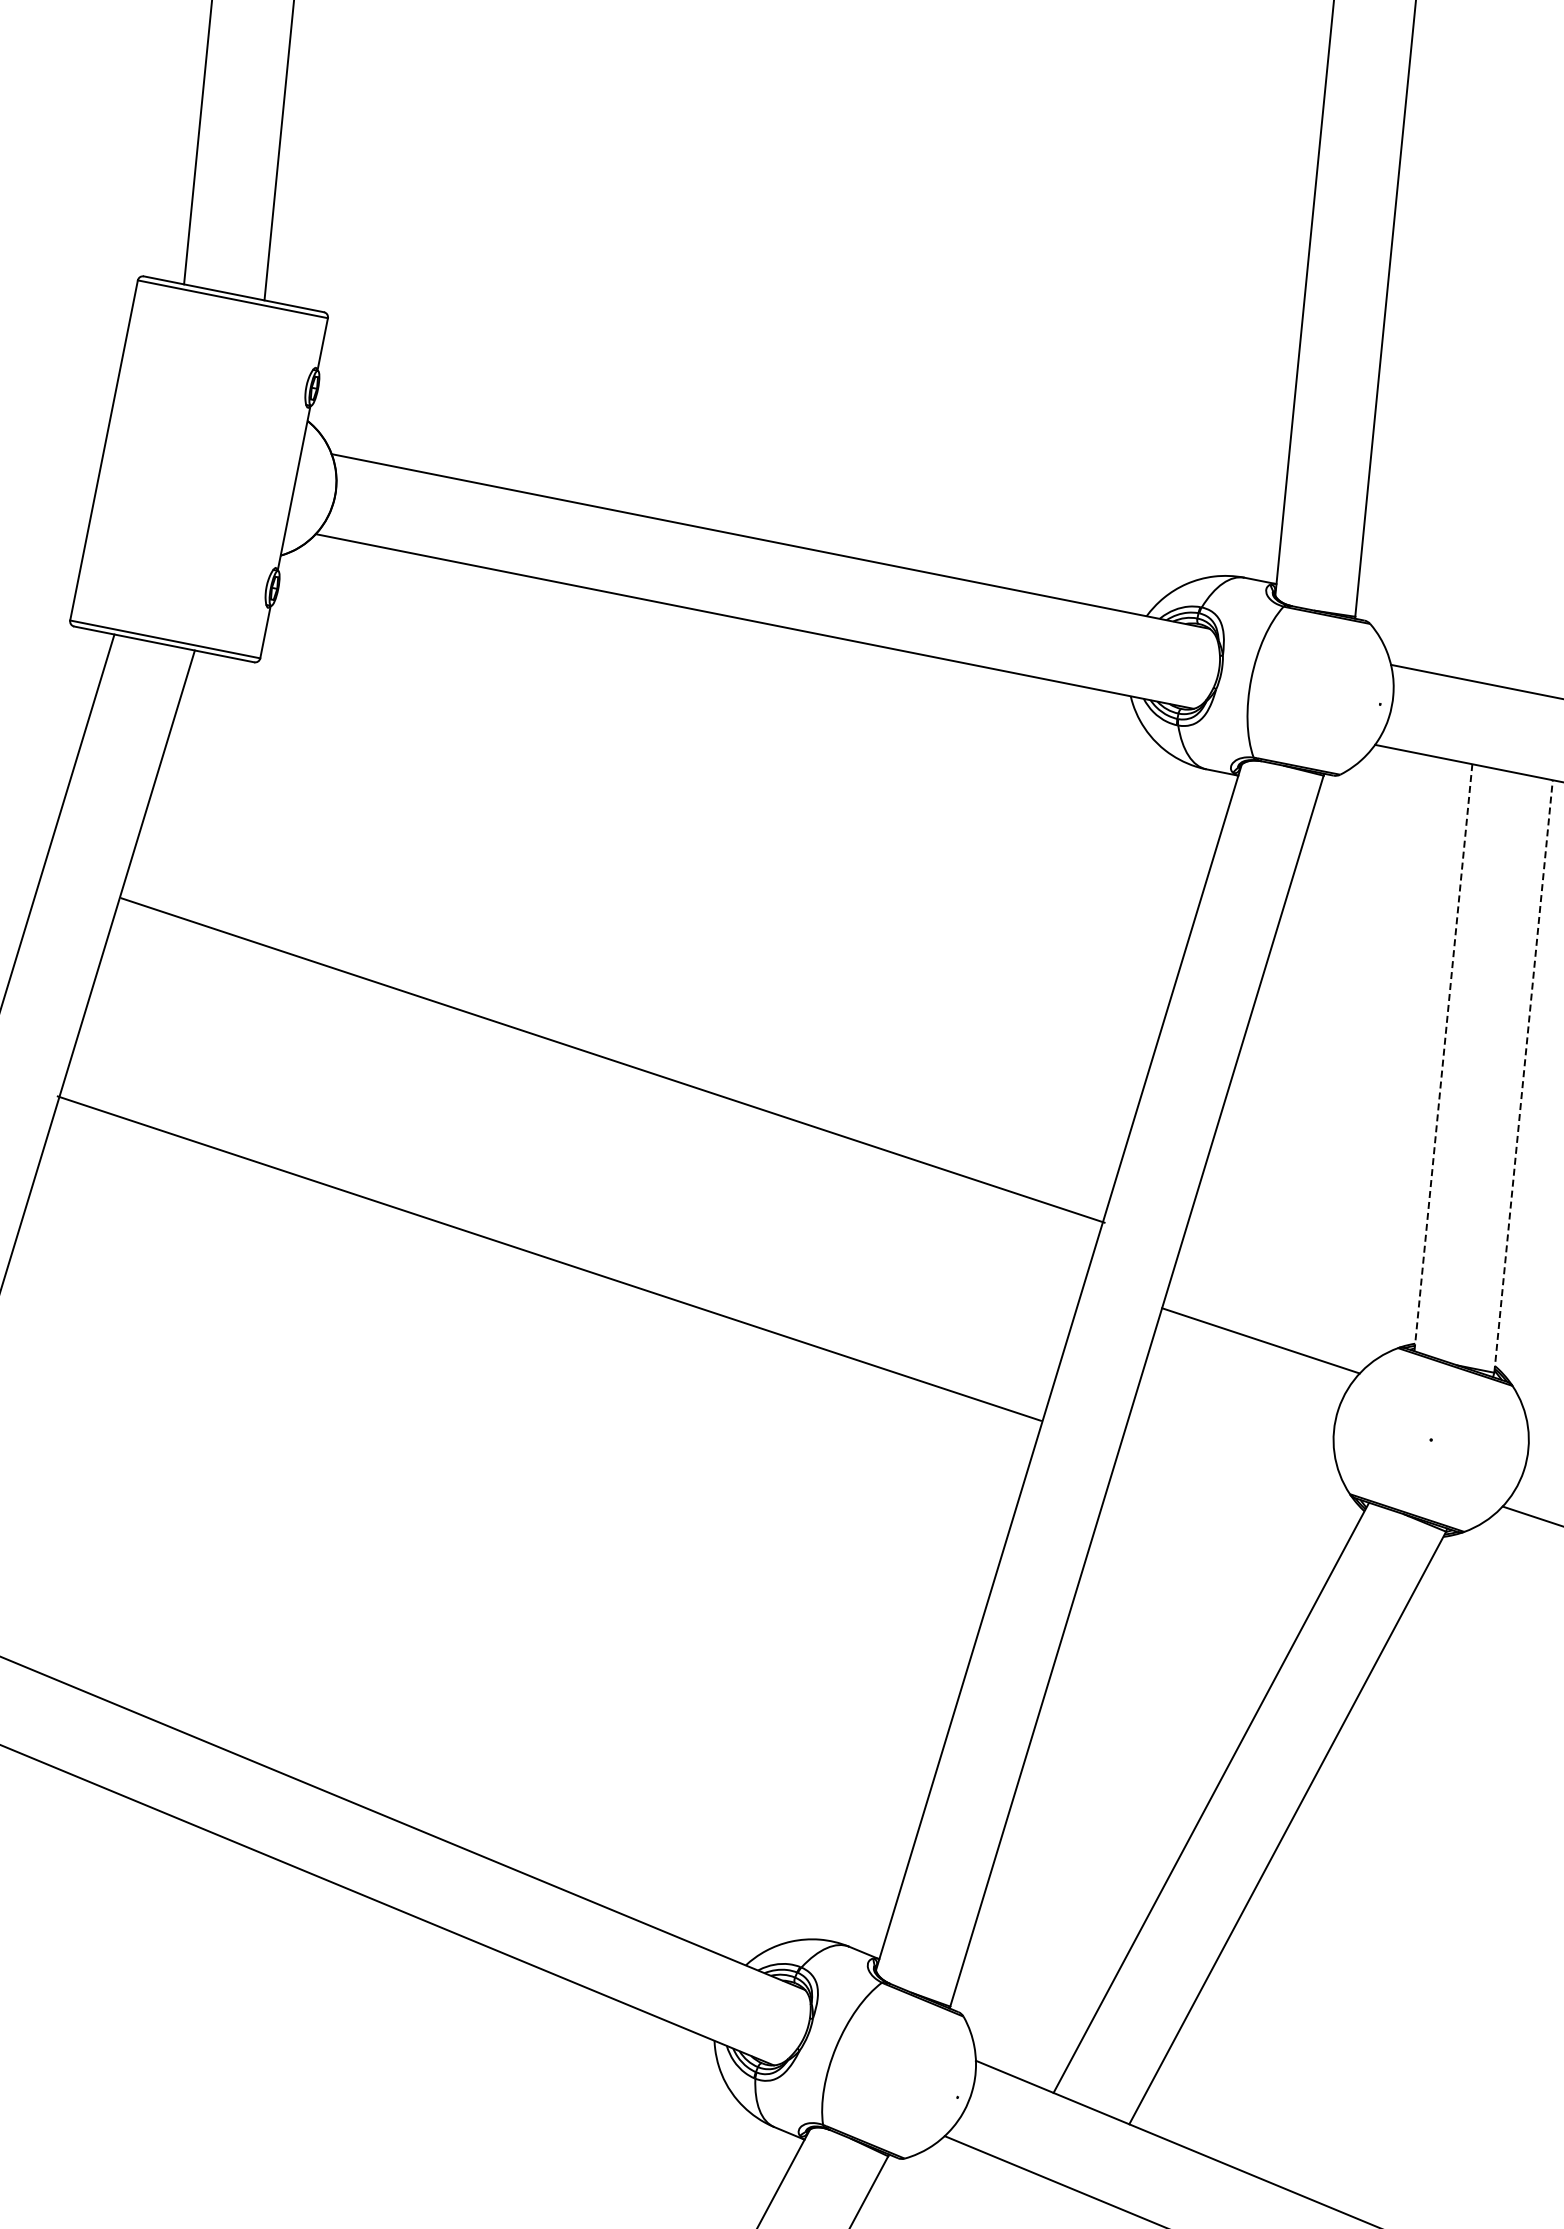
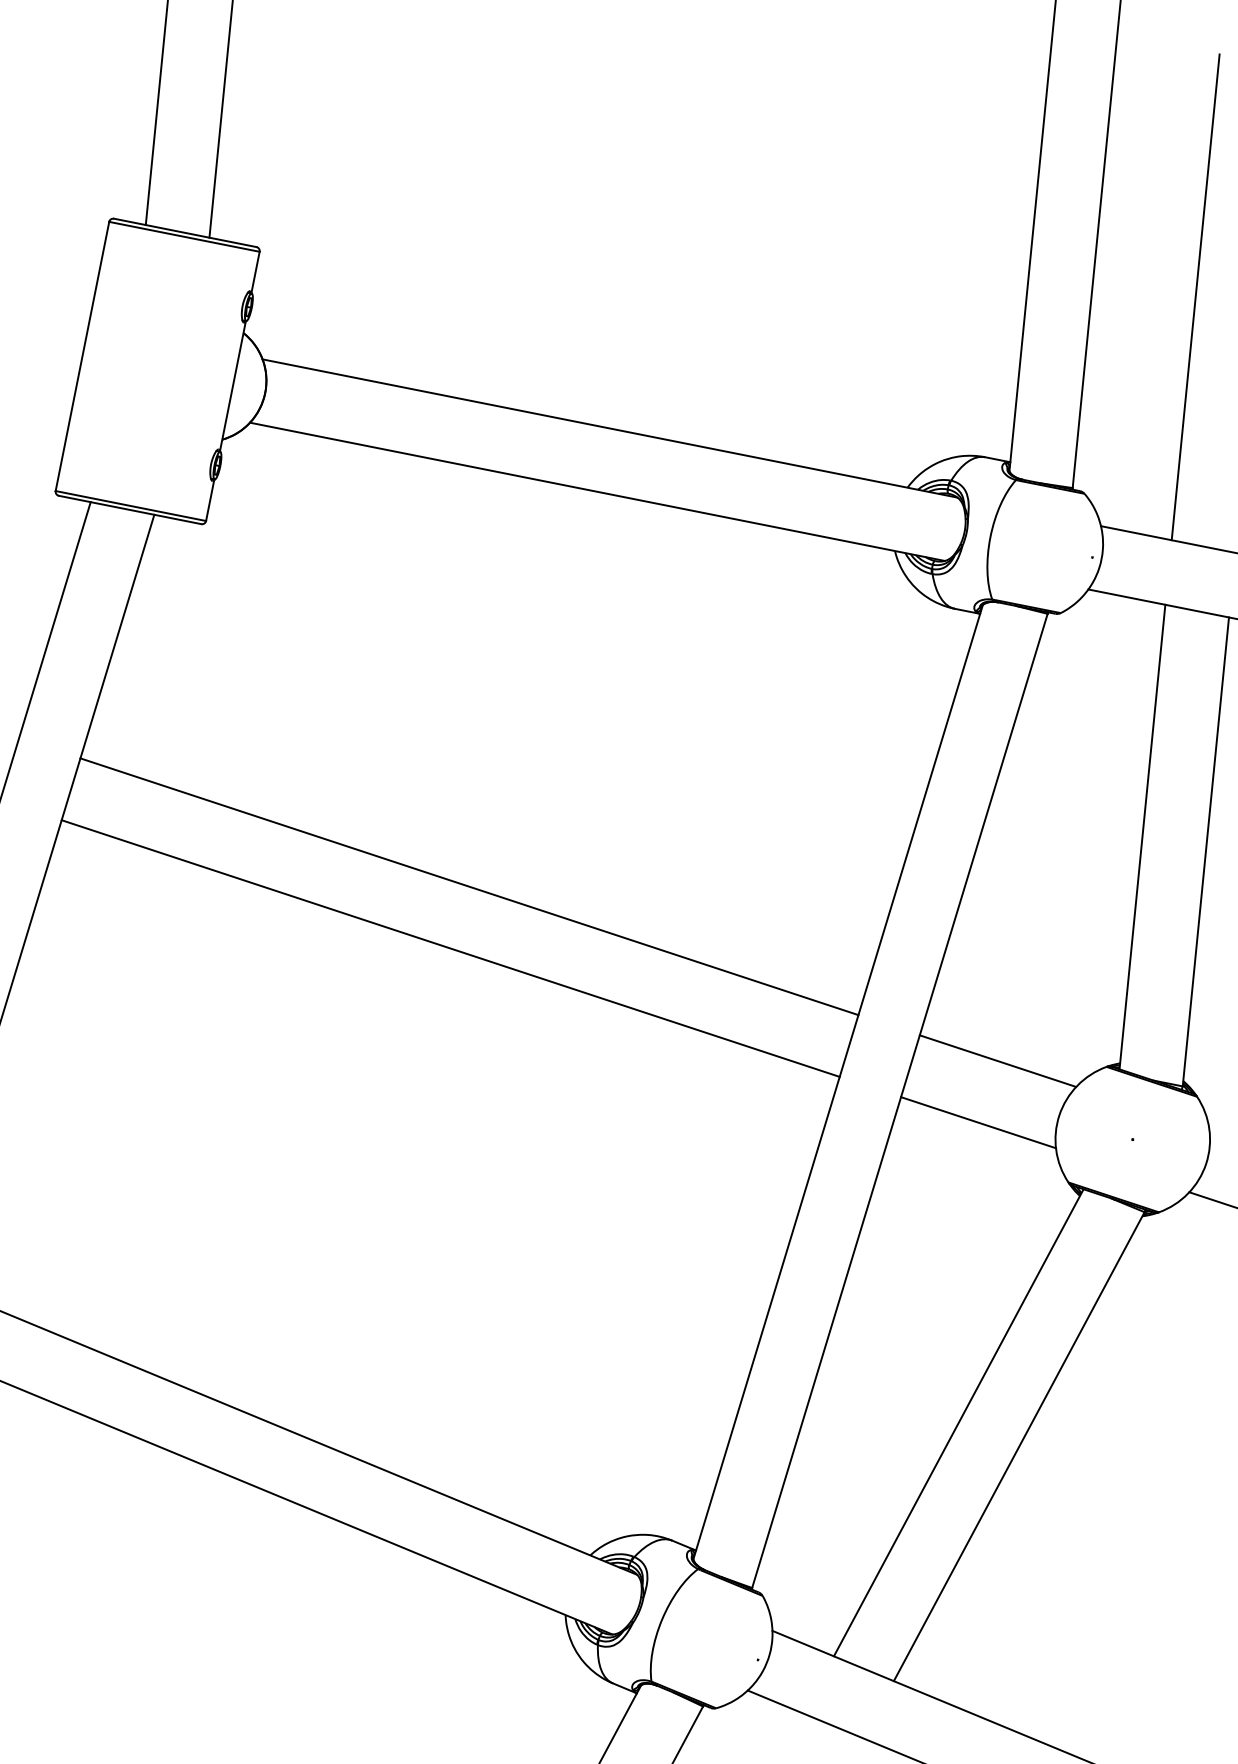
line: (1510, 375) -> (1195, 297), added
line: (1443, 1057) -> (1142, 836), dashed -> solid
line: (612, 1060) -> (469, 886), moved
line: (1523, 1076) -> (1205, 851), dashed -> solid
line: (548, 1258) -> (450, 948), moved
line: (1236, 1418) -> (978, 1122), added

